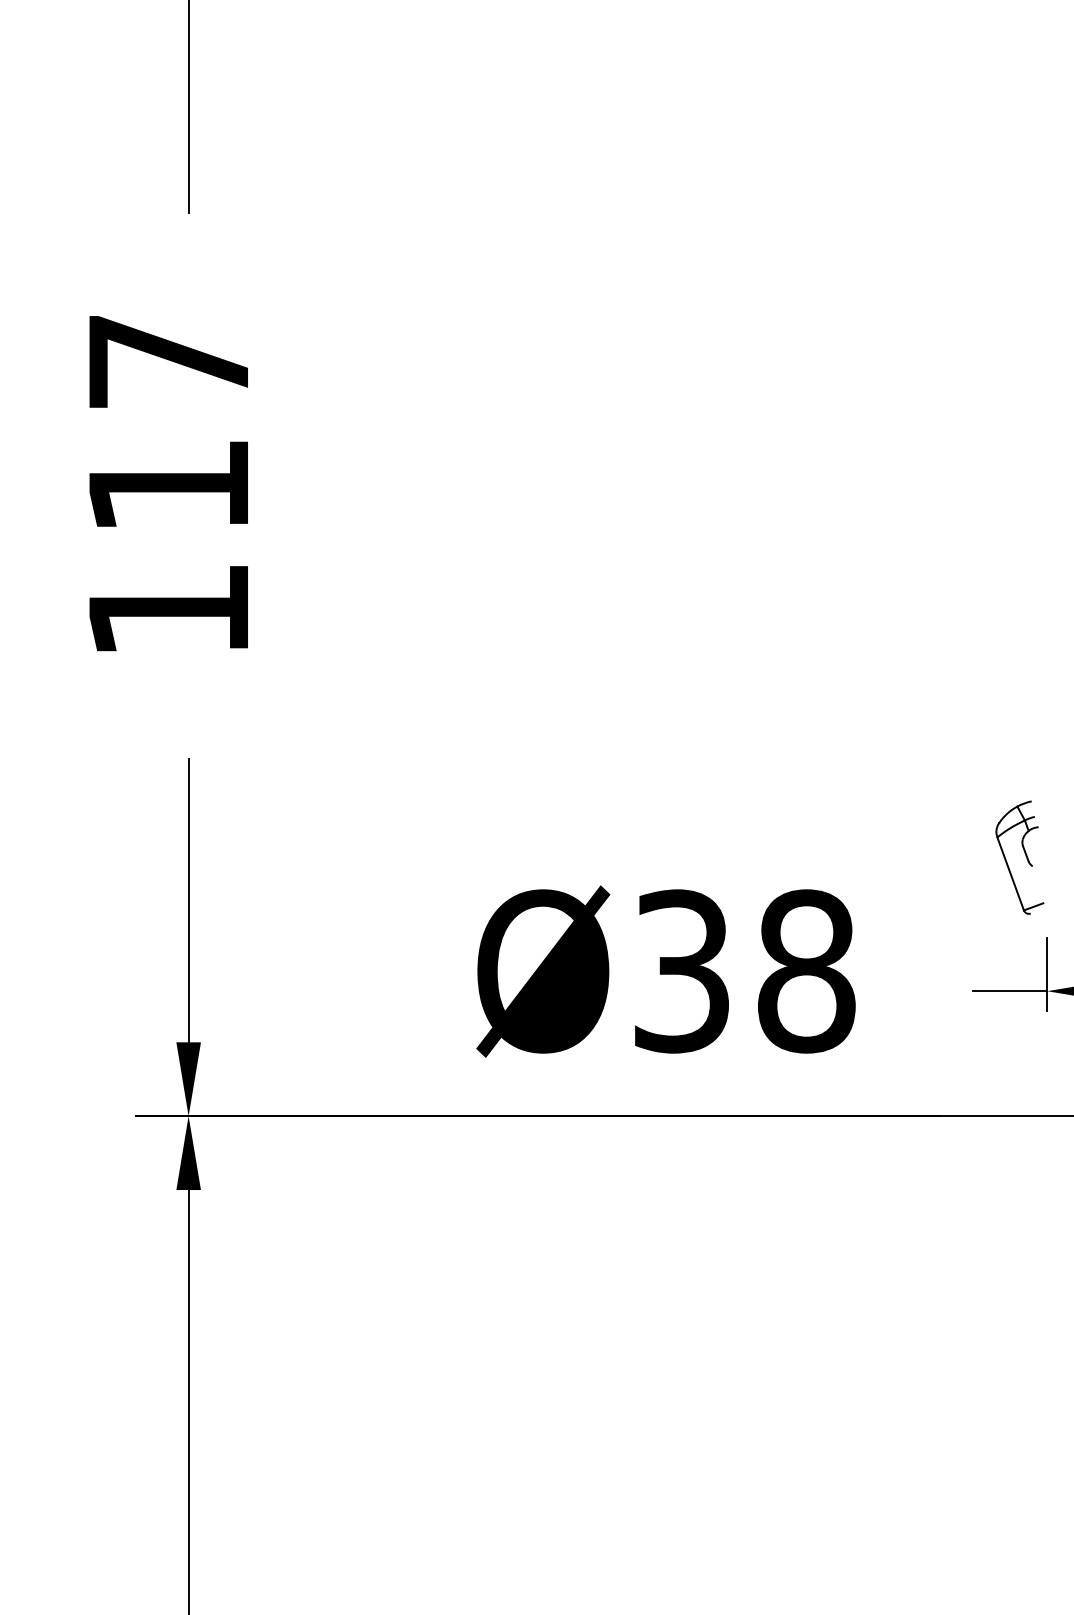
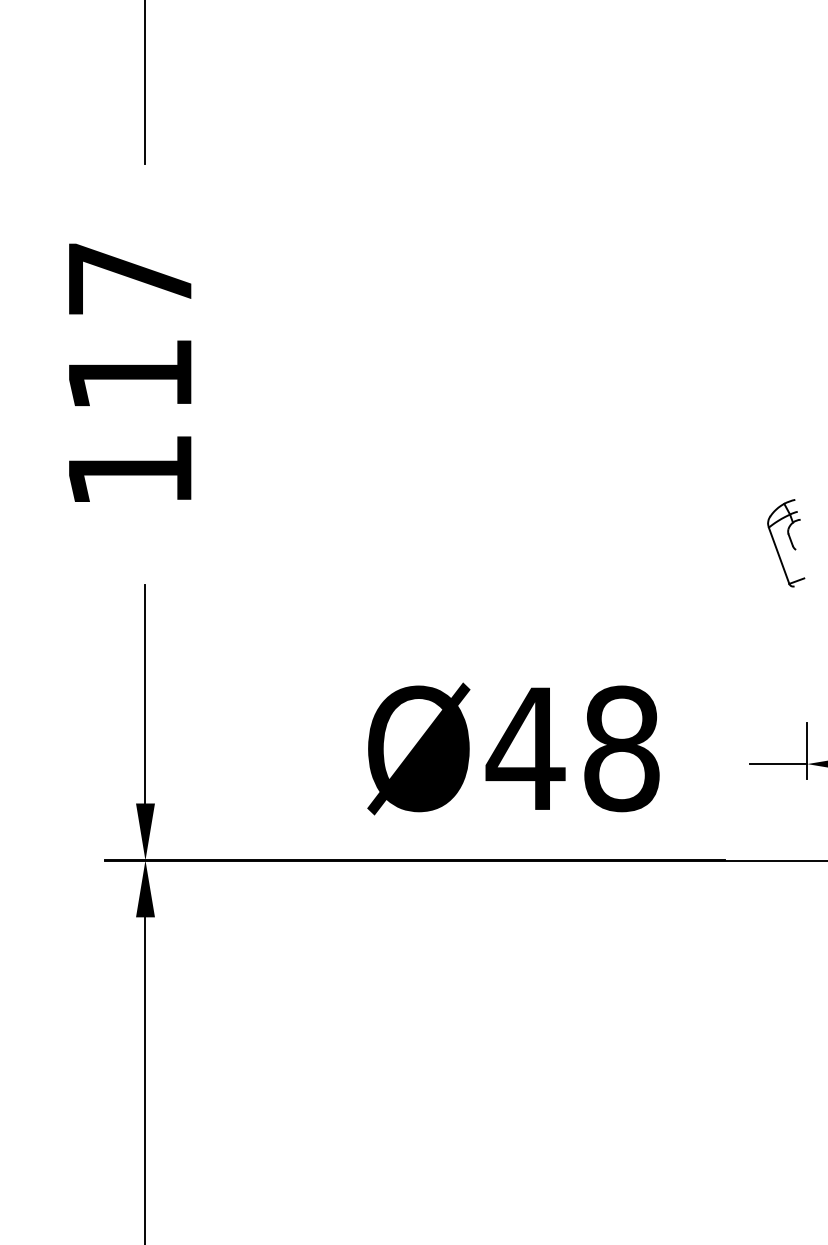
part: (1025, 856) -> (790, 542), moved
text: (681, 971) -> (525, 748), Ø38 -> Ø48

